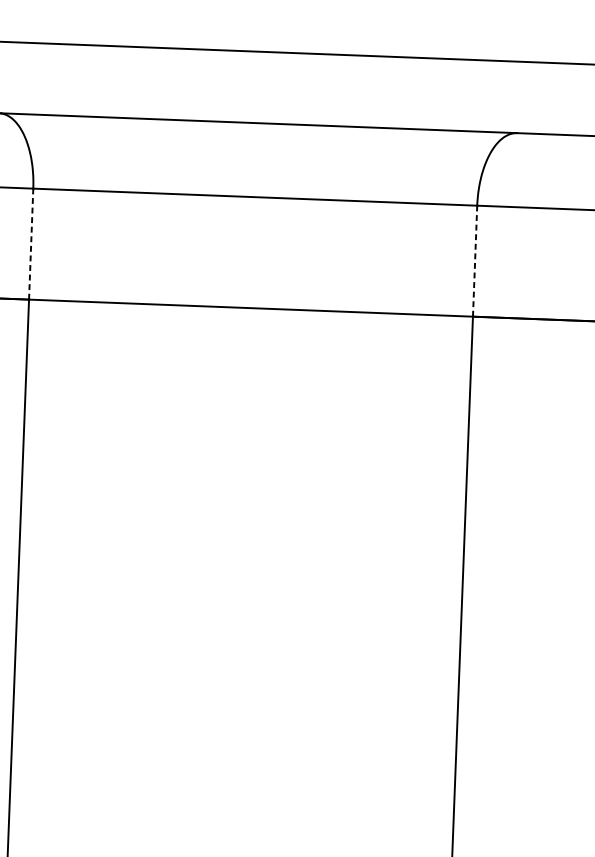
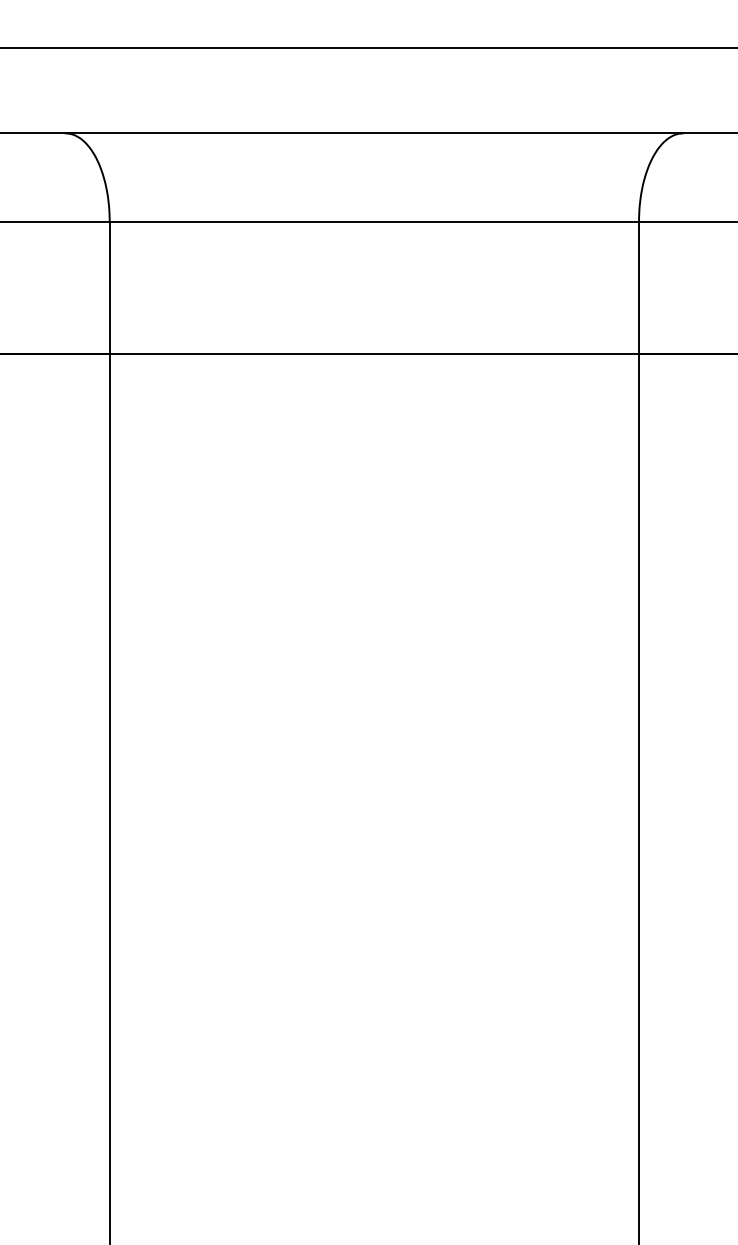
line: (31, 243) -> (109, 287), dashed -> solid
line: (475, 261) -> (639, 287), dashed -> solid

